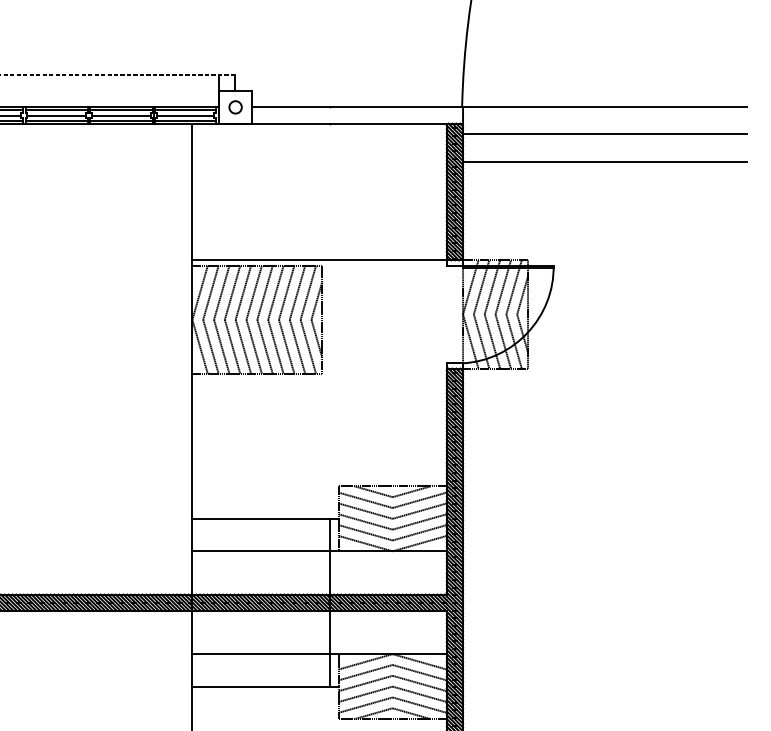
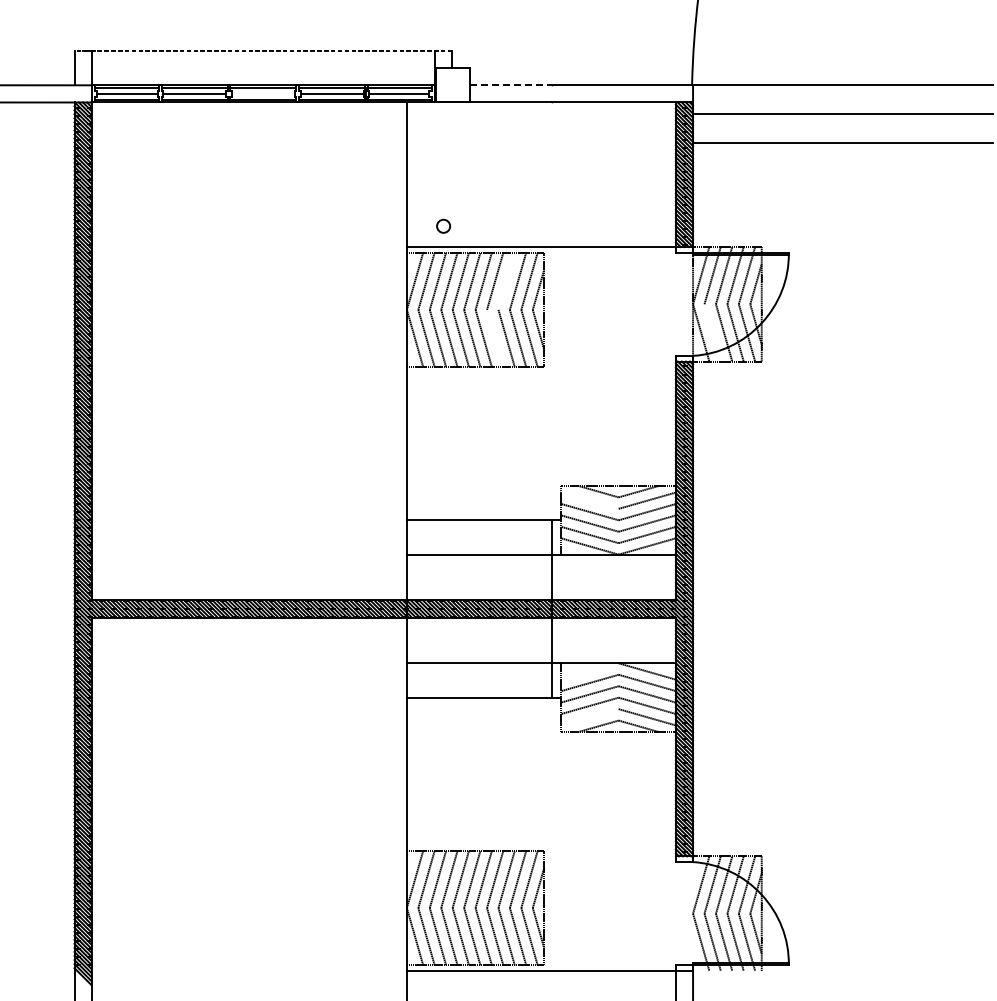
circle: (235, 106) -> (443, 225), moved
line: (291, 107) -> (511, 85), solid -> dashed
line: (55, 115) -> (262, 93), removed
line: (286, 292) -> (506, 281), removed
line: (481, 341) -> (712, 332), removed
line: (276, 346) -> (495, 338), removed
line: (365, 500) -> (589, 500), removed
line: (365, 661) -> (589, 671), removed
line: (365, 705) -> (589, 717), removed

